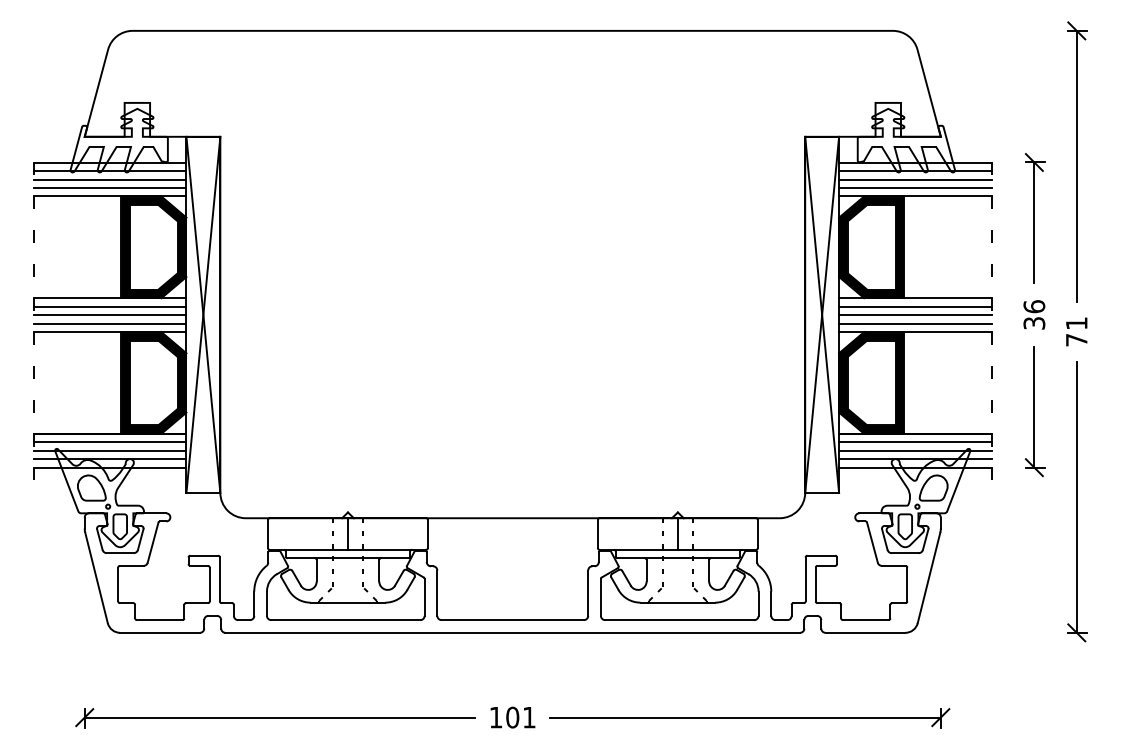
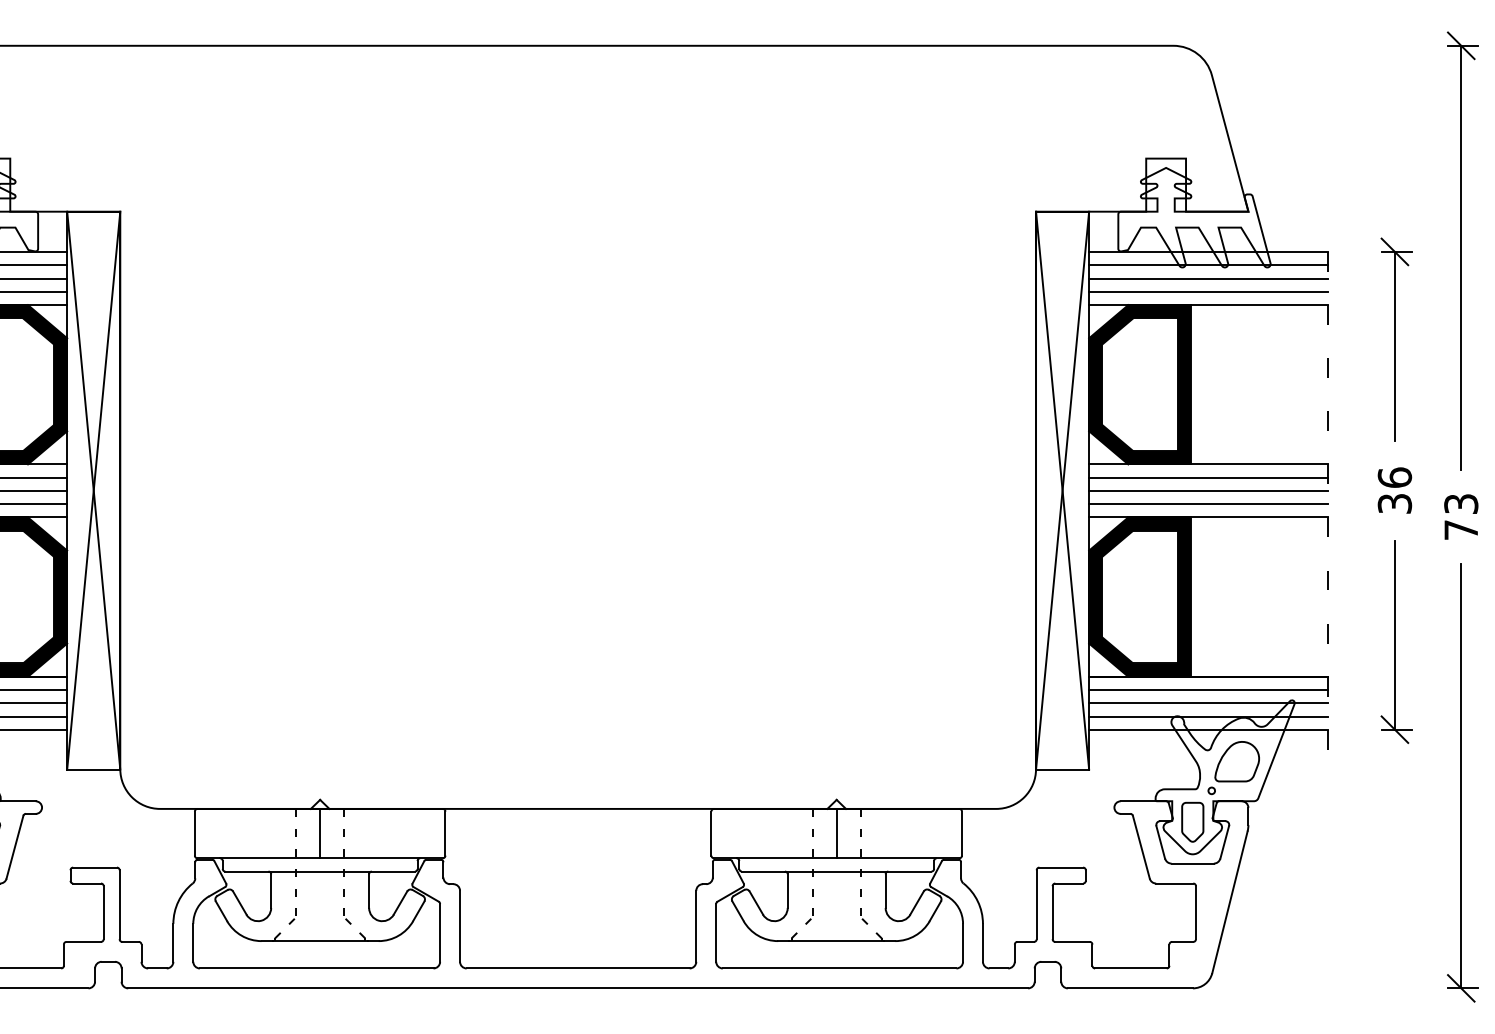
text: (1076, 323) -> (1460, 504), 71 -> 73

